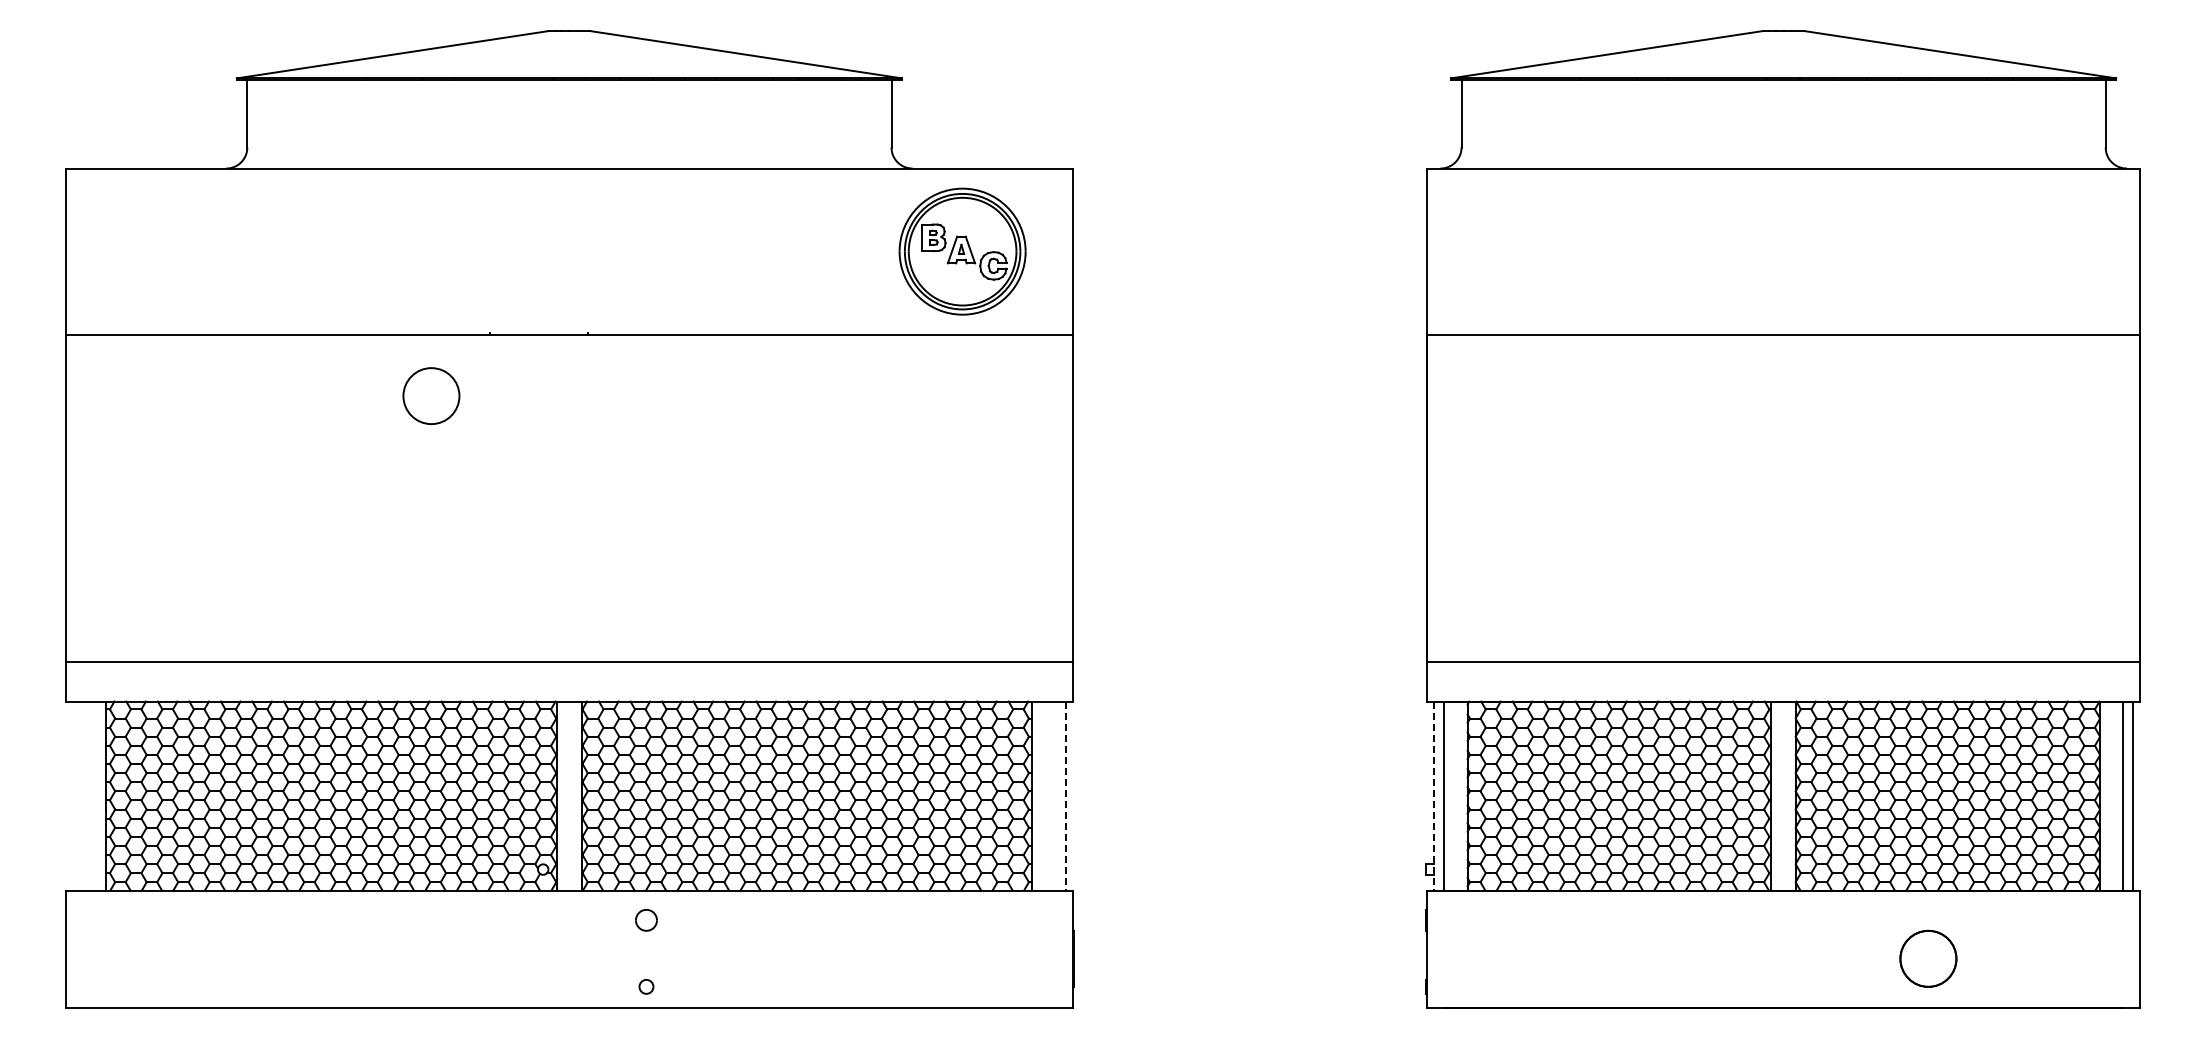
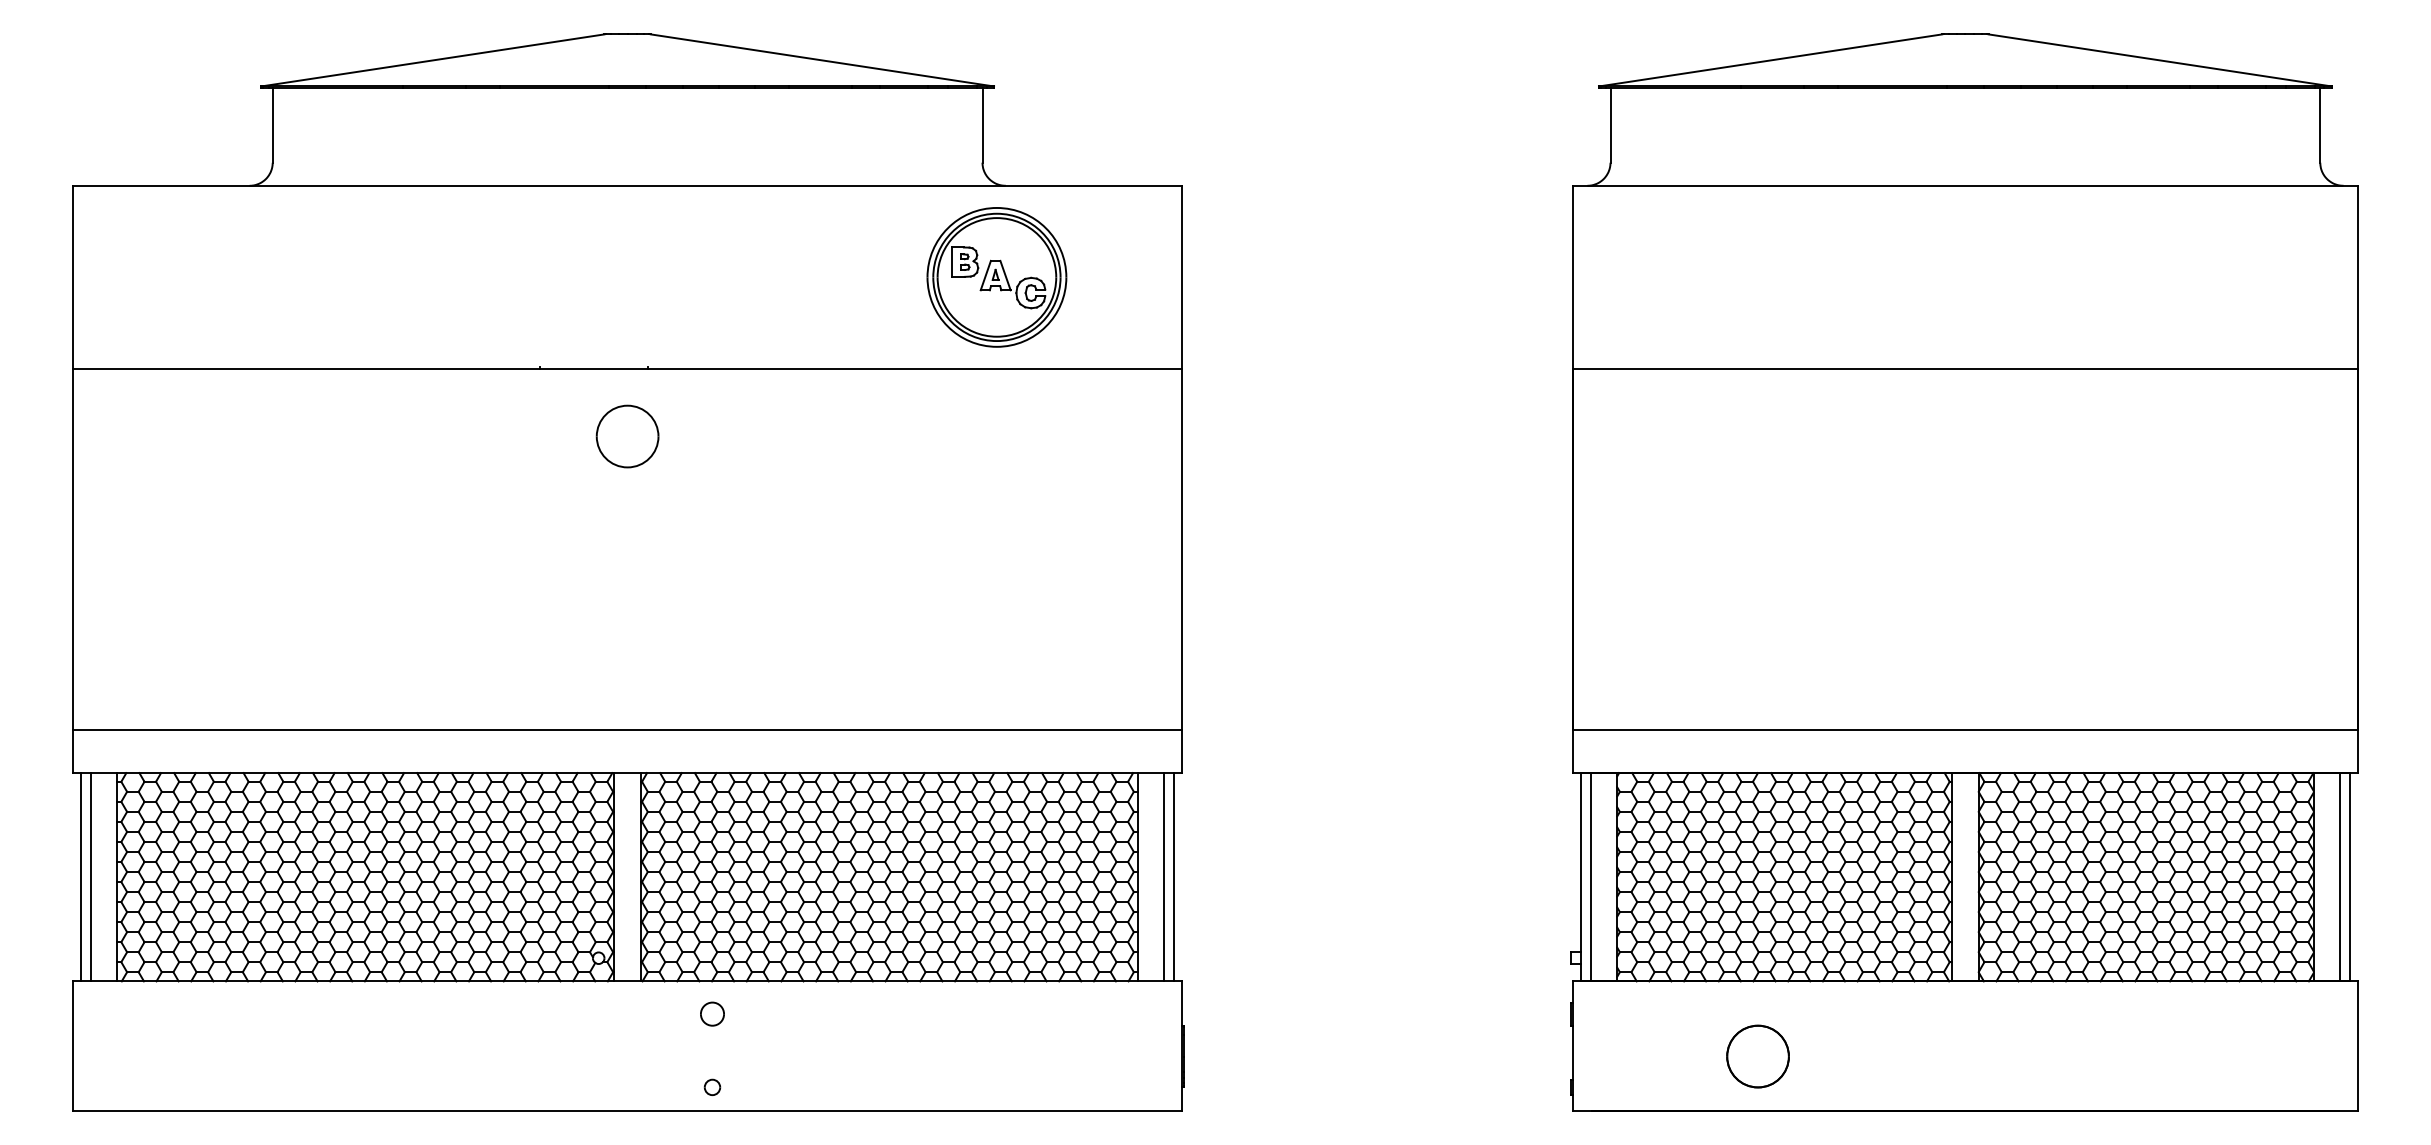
part: (962, 251) -> (996, 277), moved
part: (431, 395) -> (627, 435), moved
line: (73, 795) -> (81, 876), added
line: (82, 795) -> (91, 876), added
line: (1056, 795) -> (1164, 876), added
line: (1065, 796) -> (1174, 877), dashed -> solid
line: (1434, 796) -> (1580, 877), dashed -> solid
part: (1928, 958) -> (1758, 1056), moved

